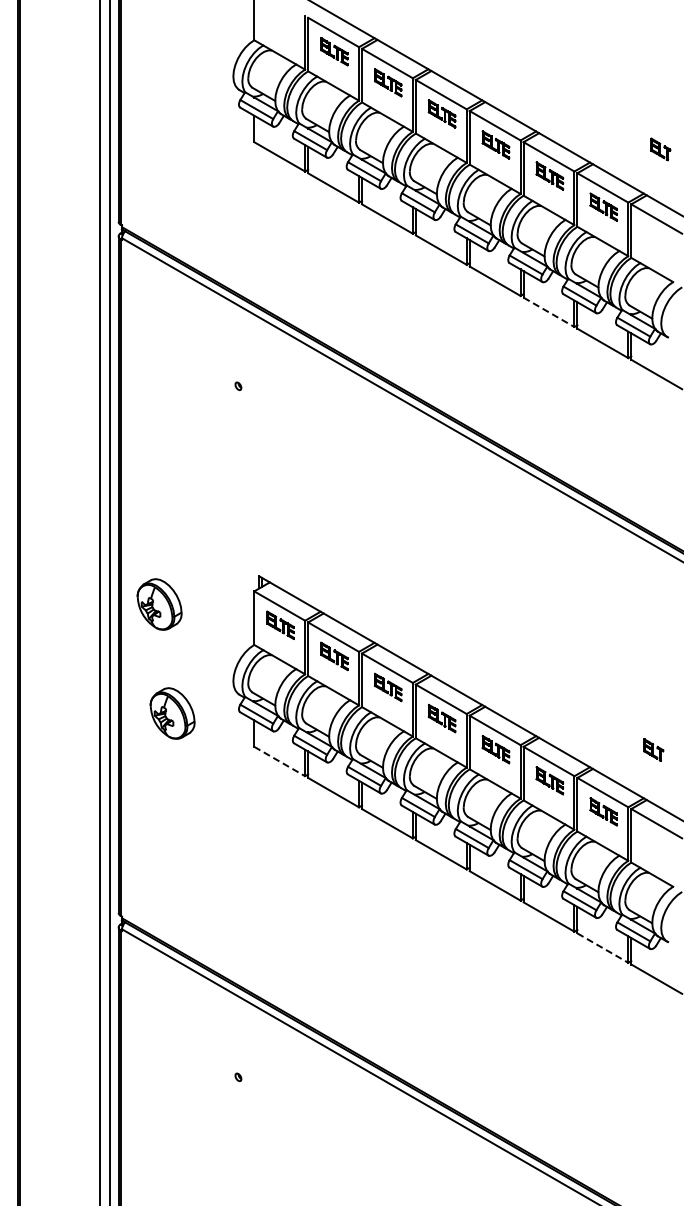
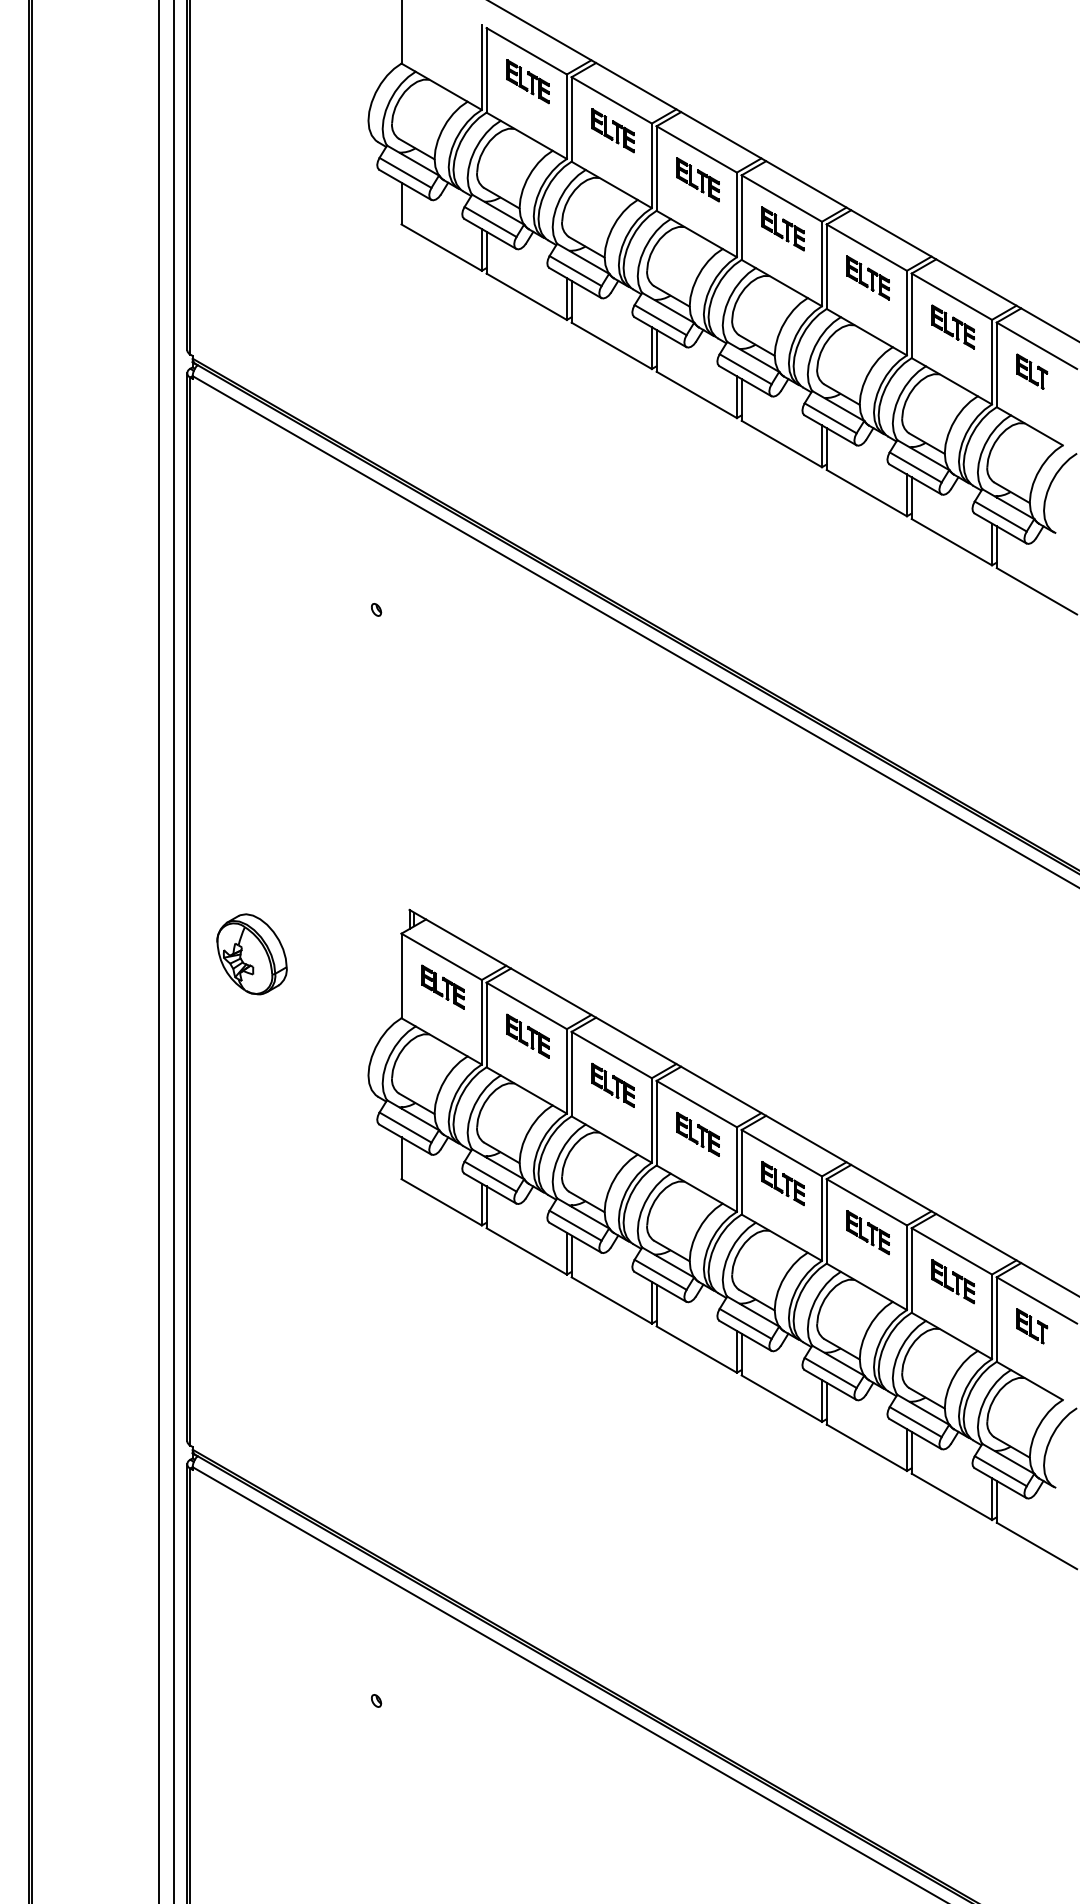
part: (660, 149) -> (1031, 371), moved
line: (549, 312) -> (867, 493), dashed -> solid
part: (172, 713) -> (272, 1126), removed
part: (653, 749) -> (1031, 1325), moved
line: (280, 761) -> (442, 1202), dashed -> solid
line: (603, 948) -> (952, 1497), dashed -> solid

